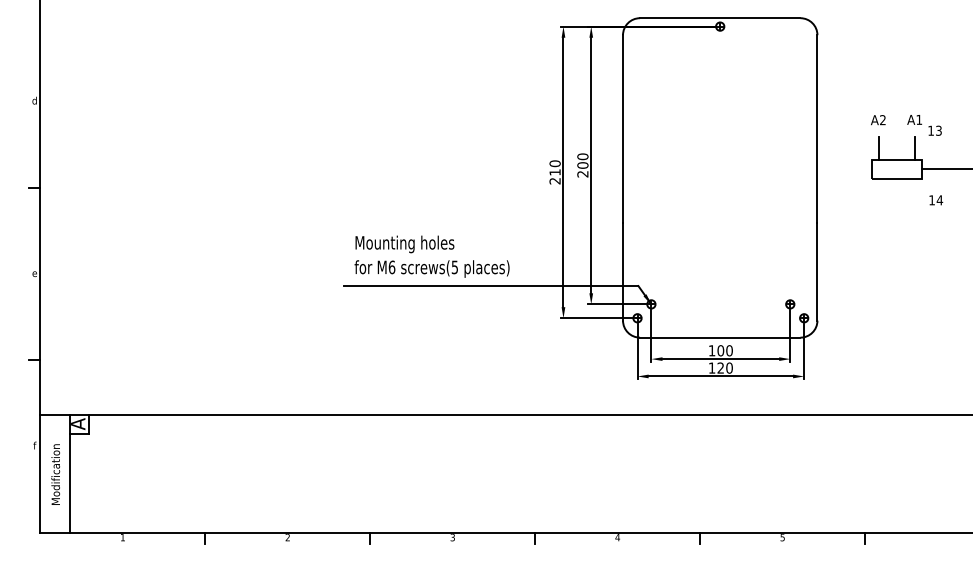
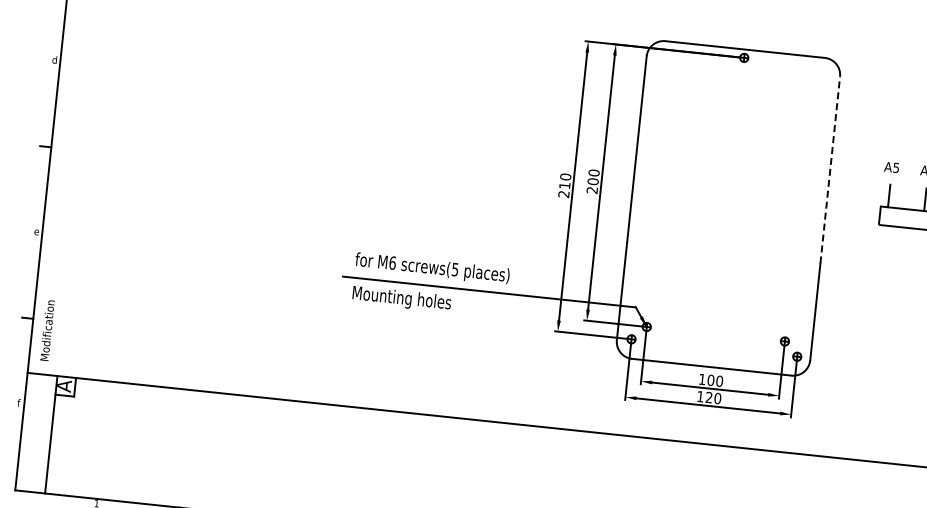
text: (882, 120) -> (895, 168), A2 -> A5
line: (817, 129) -> (830, 170), solid -> dashed
text: (404, 244) -> (401, 299), moved
text: (55, 474) -> (47, 330), moved

